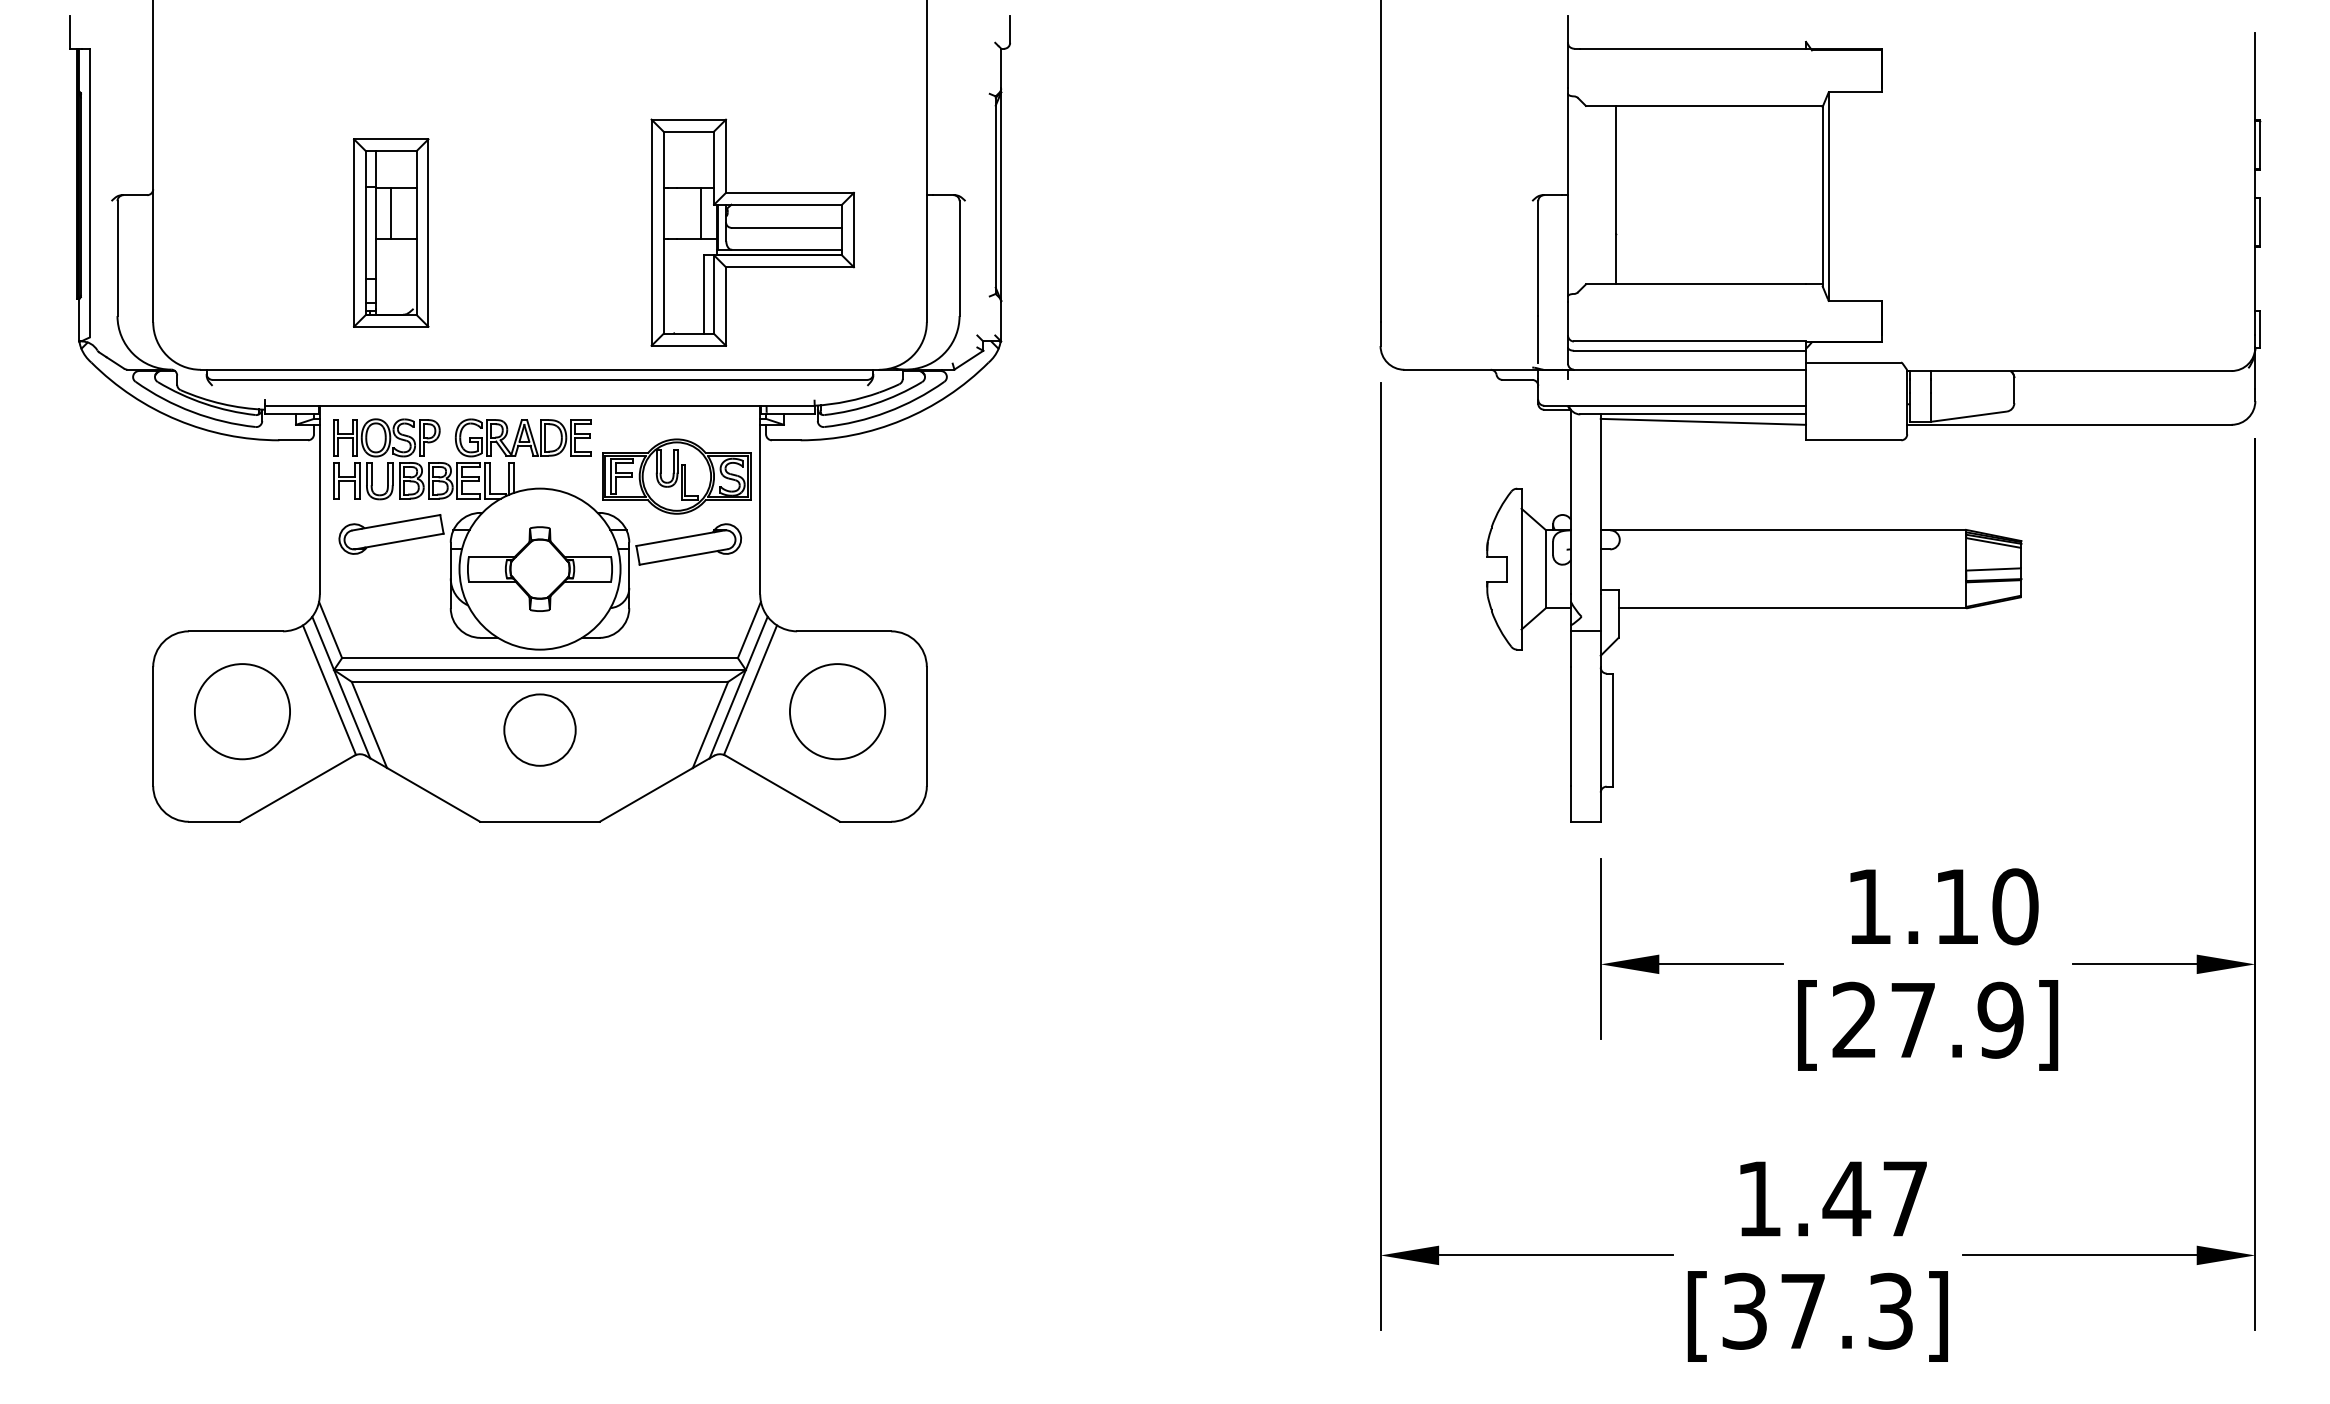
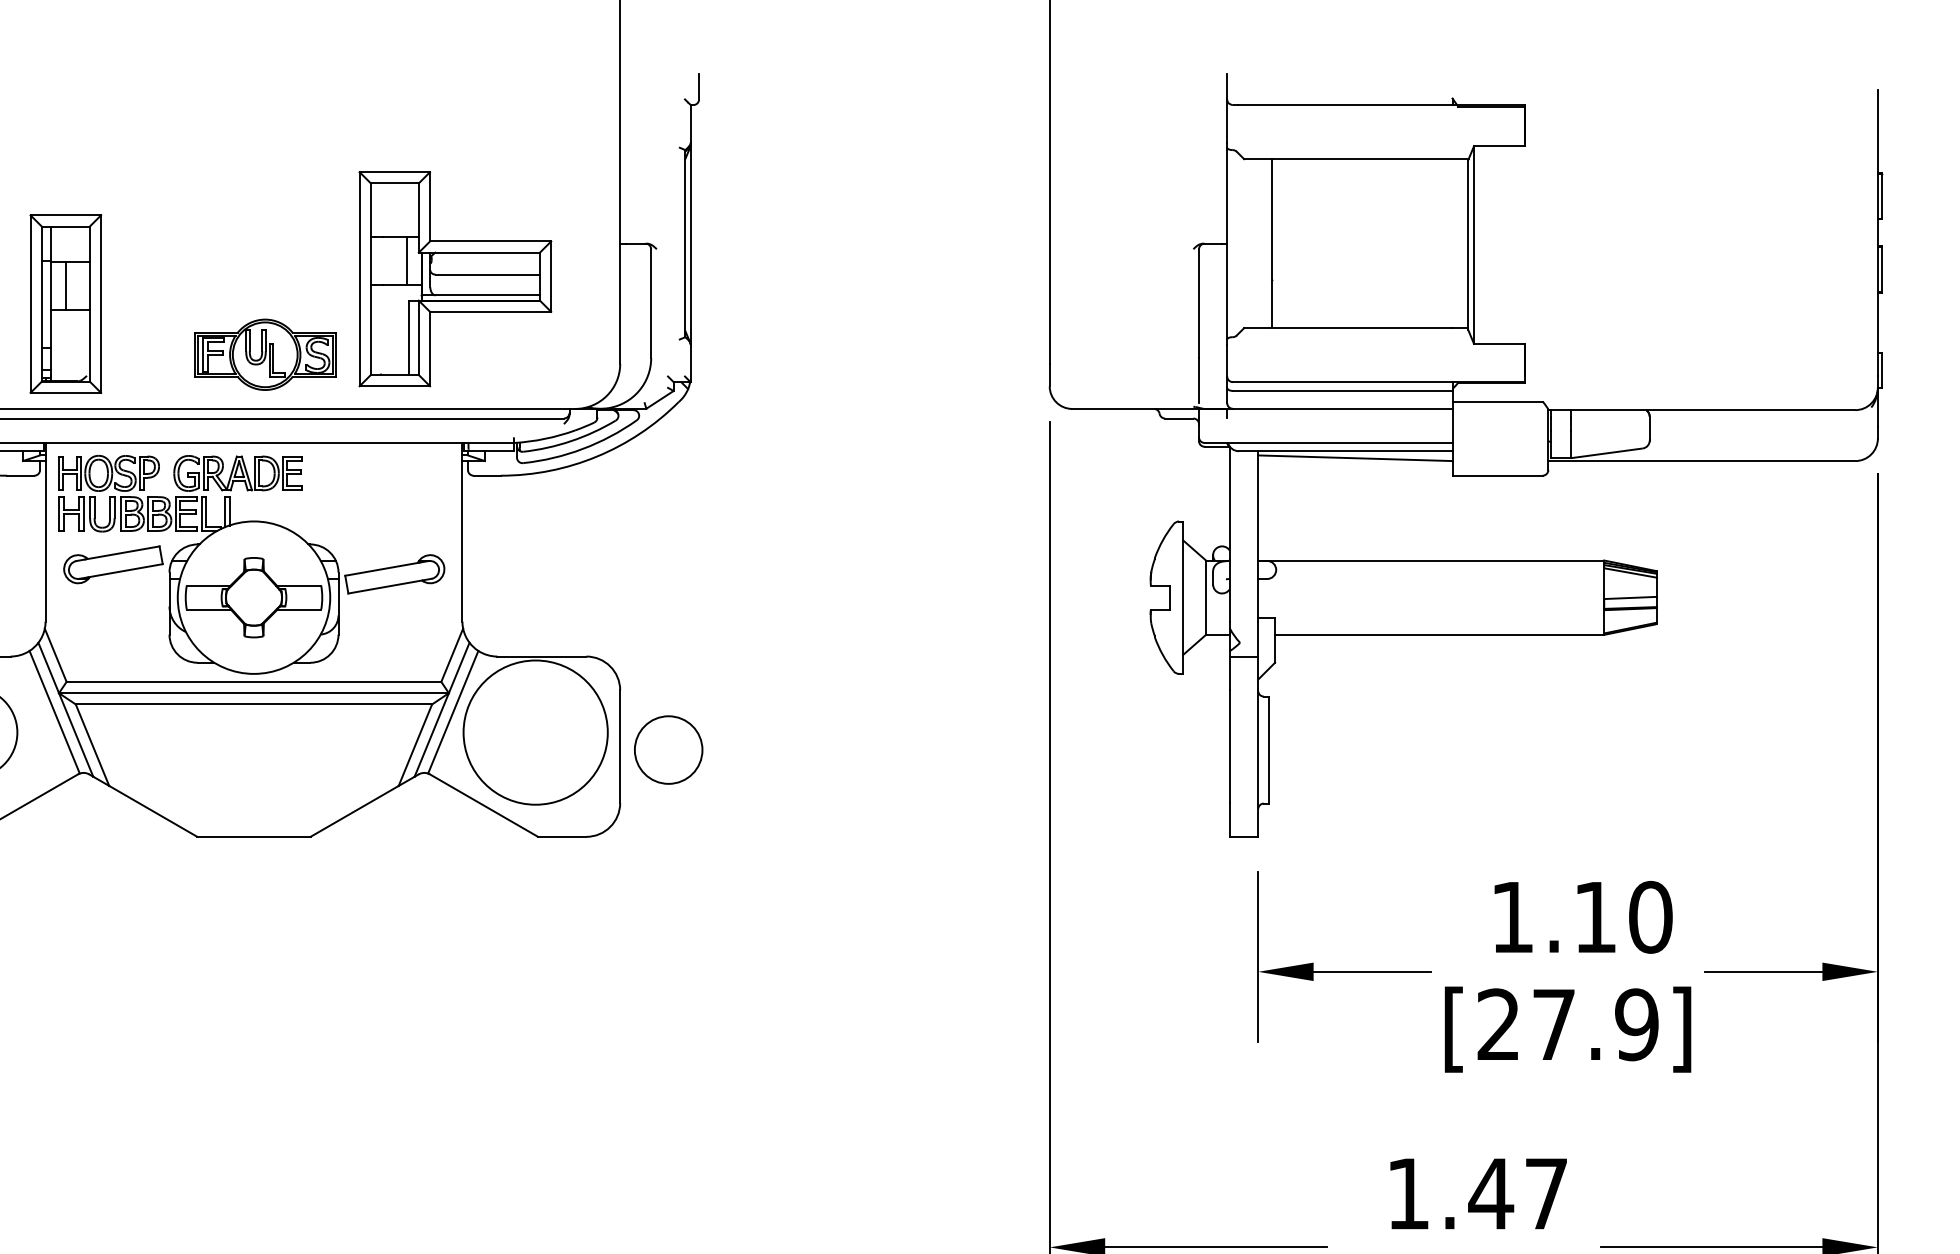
part: (391, 232) -> (66, 303), moved
part: (676, 476) -> (264, 354), moved
circle: (837, 711) -> (535, 732), size x1.6
circle: (539, 729) -> (668, 749), moved

